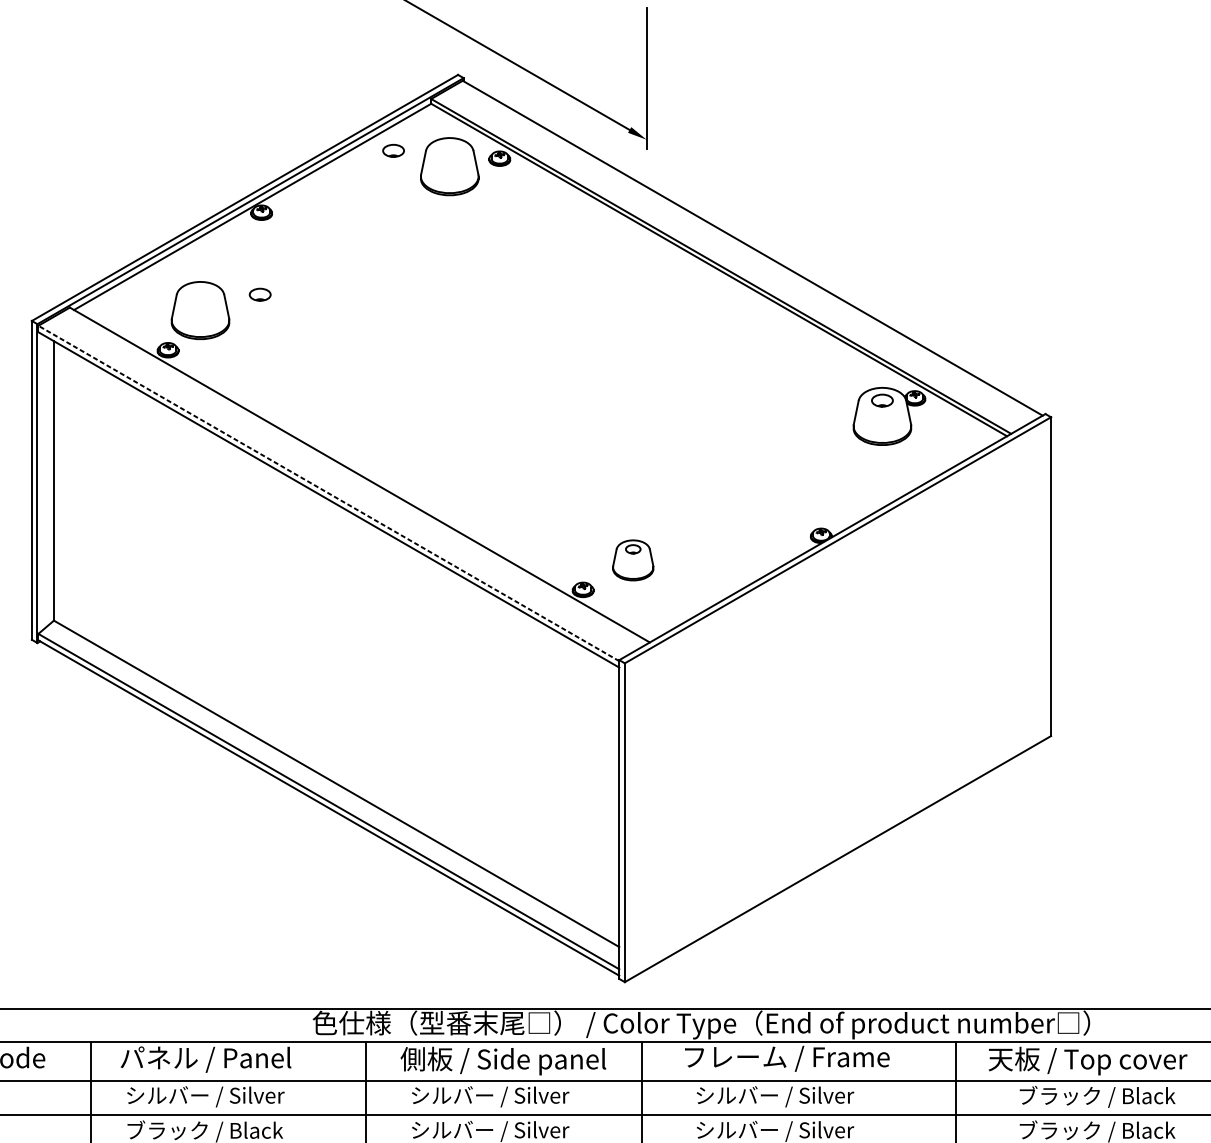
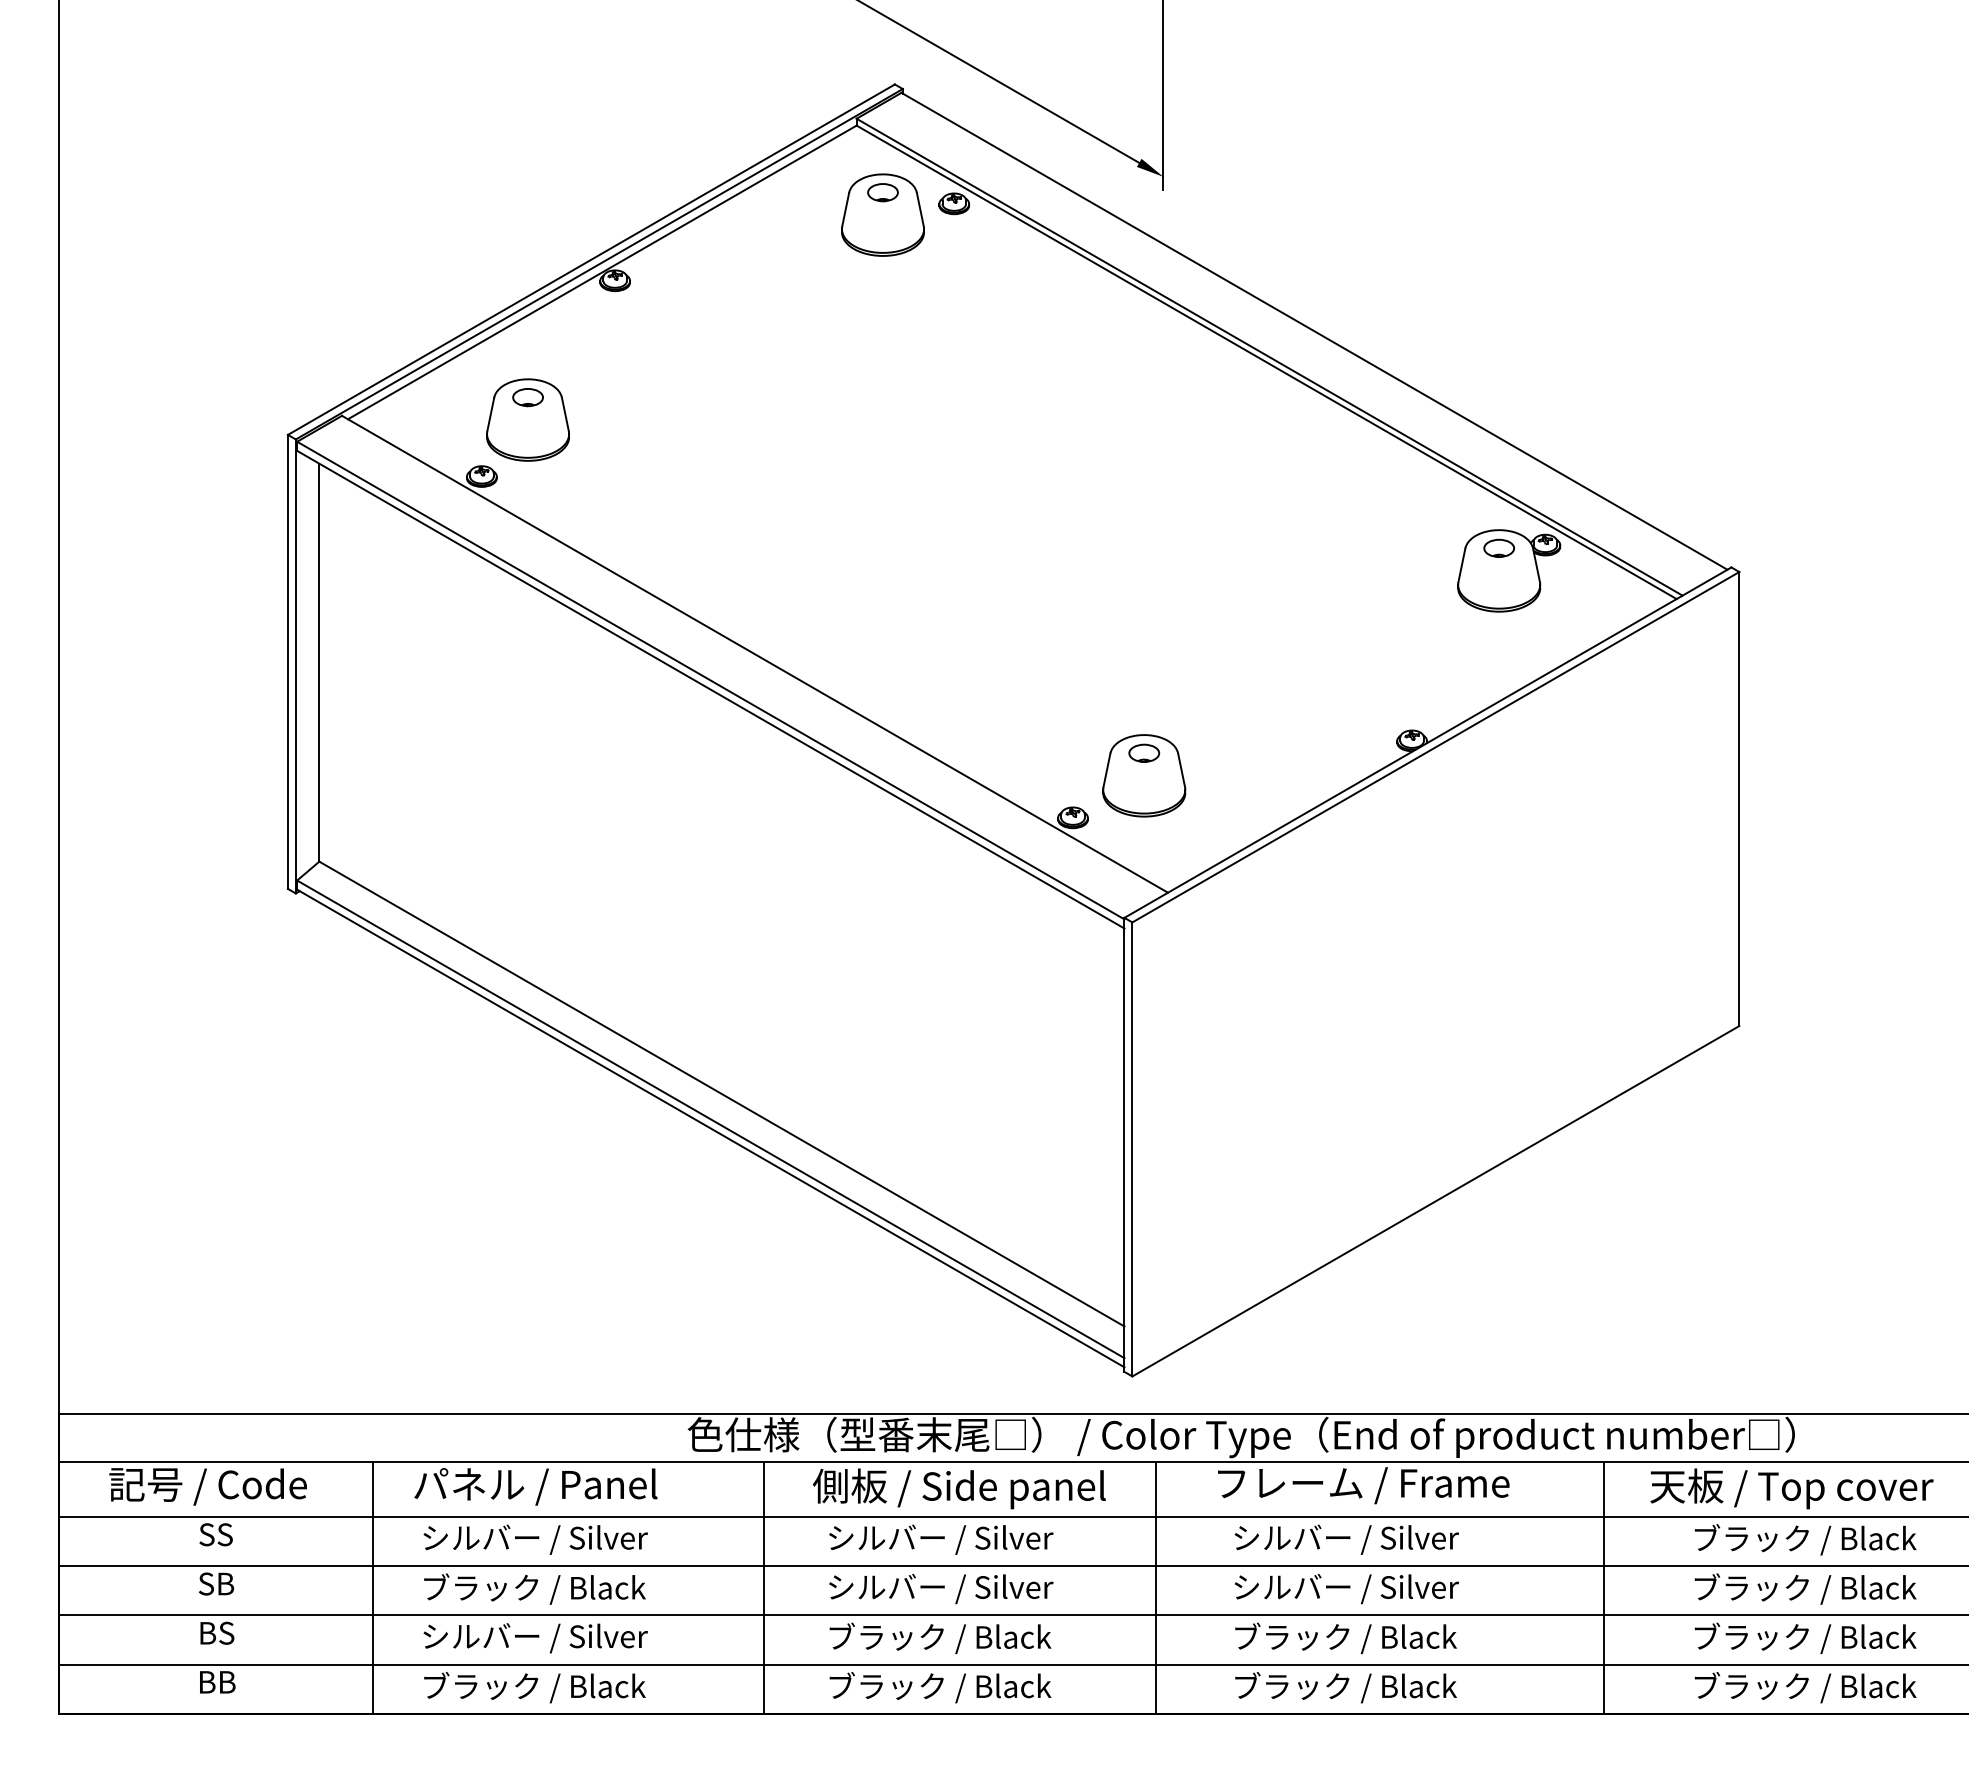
part: (393, 150) -> (882, 192), moved
part: (259, 294) -> (527, 397), moved
line: (328, 493) -> (710, 680), dashed -> solid
part: (633, 560) -> (1144, 775), size x1.43

